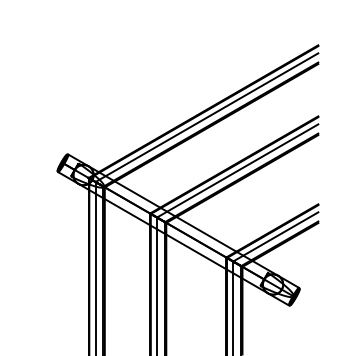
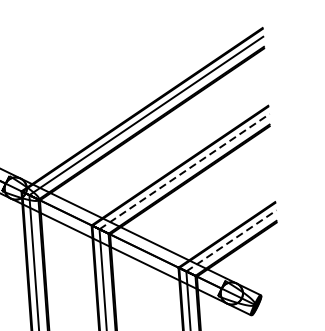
line: (238, 170) -> (185, 171), solid -> dashed
line: (276, 236) -> (231, 240), solid -> dashed

